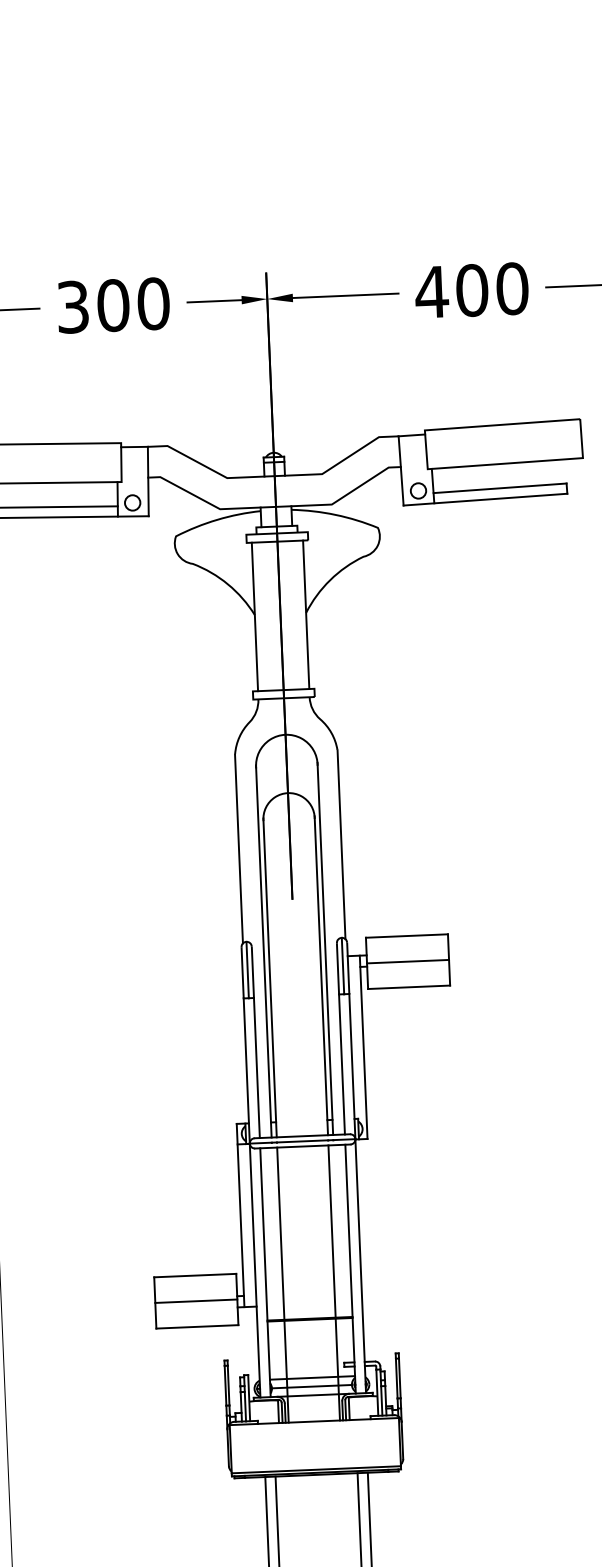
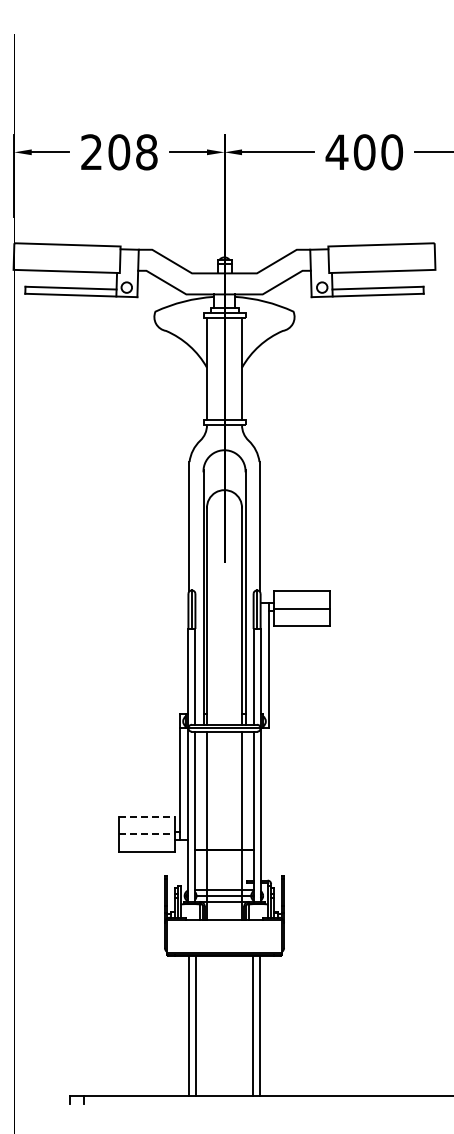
text: (113, 305) -> (119, 152), 300 -> 208
line: (195, 1275) -> (147, 816), solid -> dashed
line: (196, 1301) -> (147, 834), solid -> dashed

